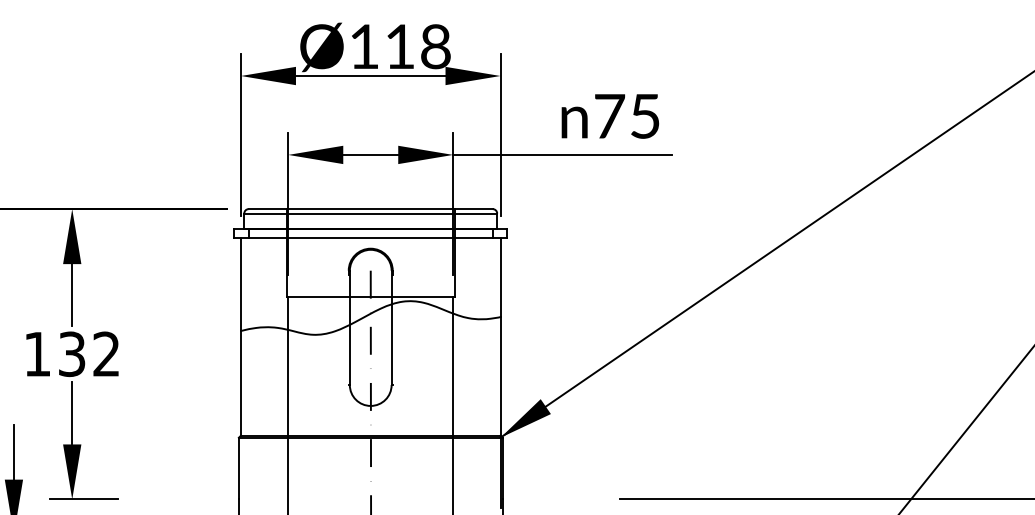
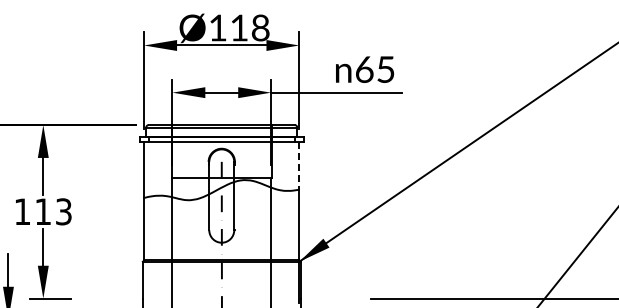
text: (609, 116) -> (364, 69), 75 -> 65
line: (500, 276) -> (299, 165), solid -> dashed
text: (89, 353) -> (53, 211), 132 -> 113

